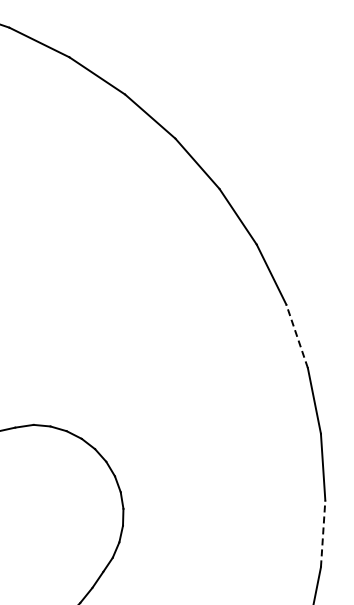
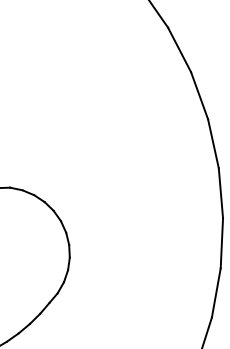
line: (296, 335) -> (213, 143), dashed -> solid
line: (323, 533) -> (216, 292), dashed -> solid

